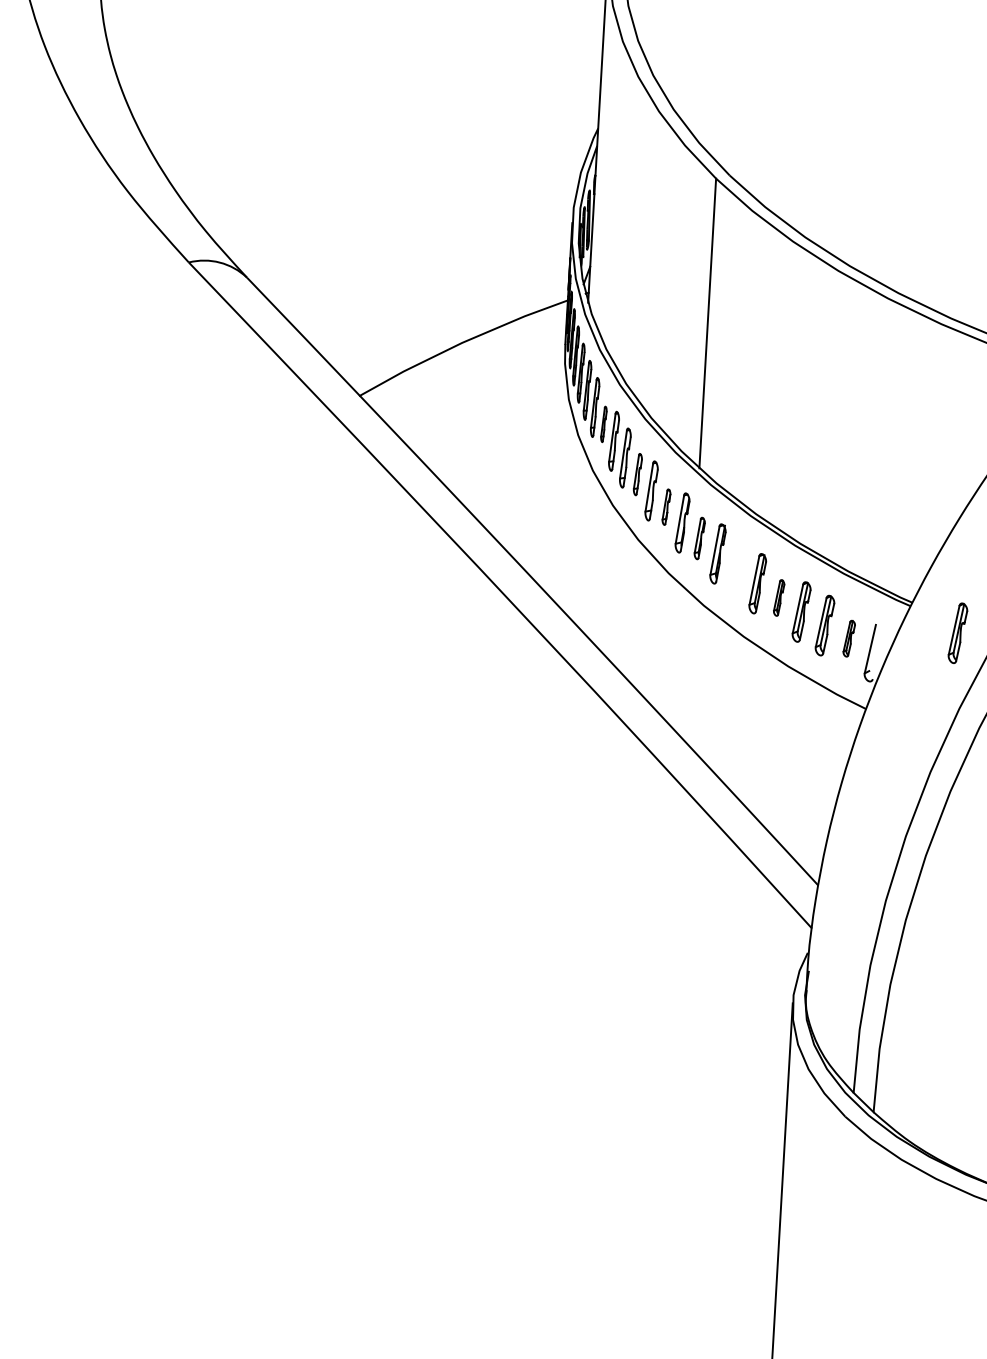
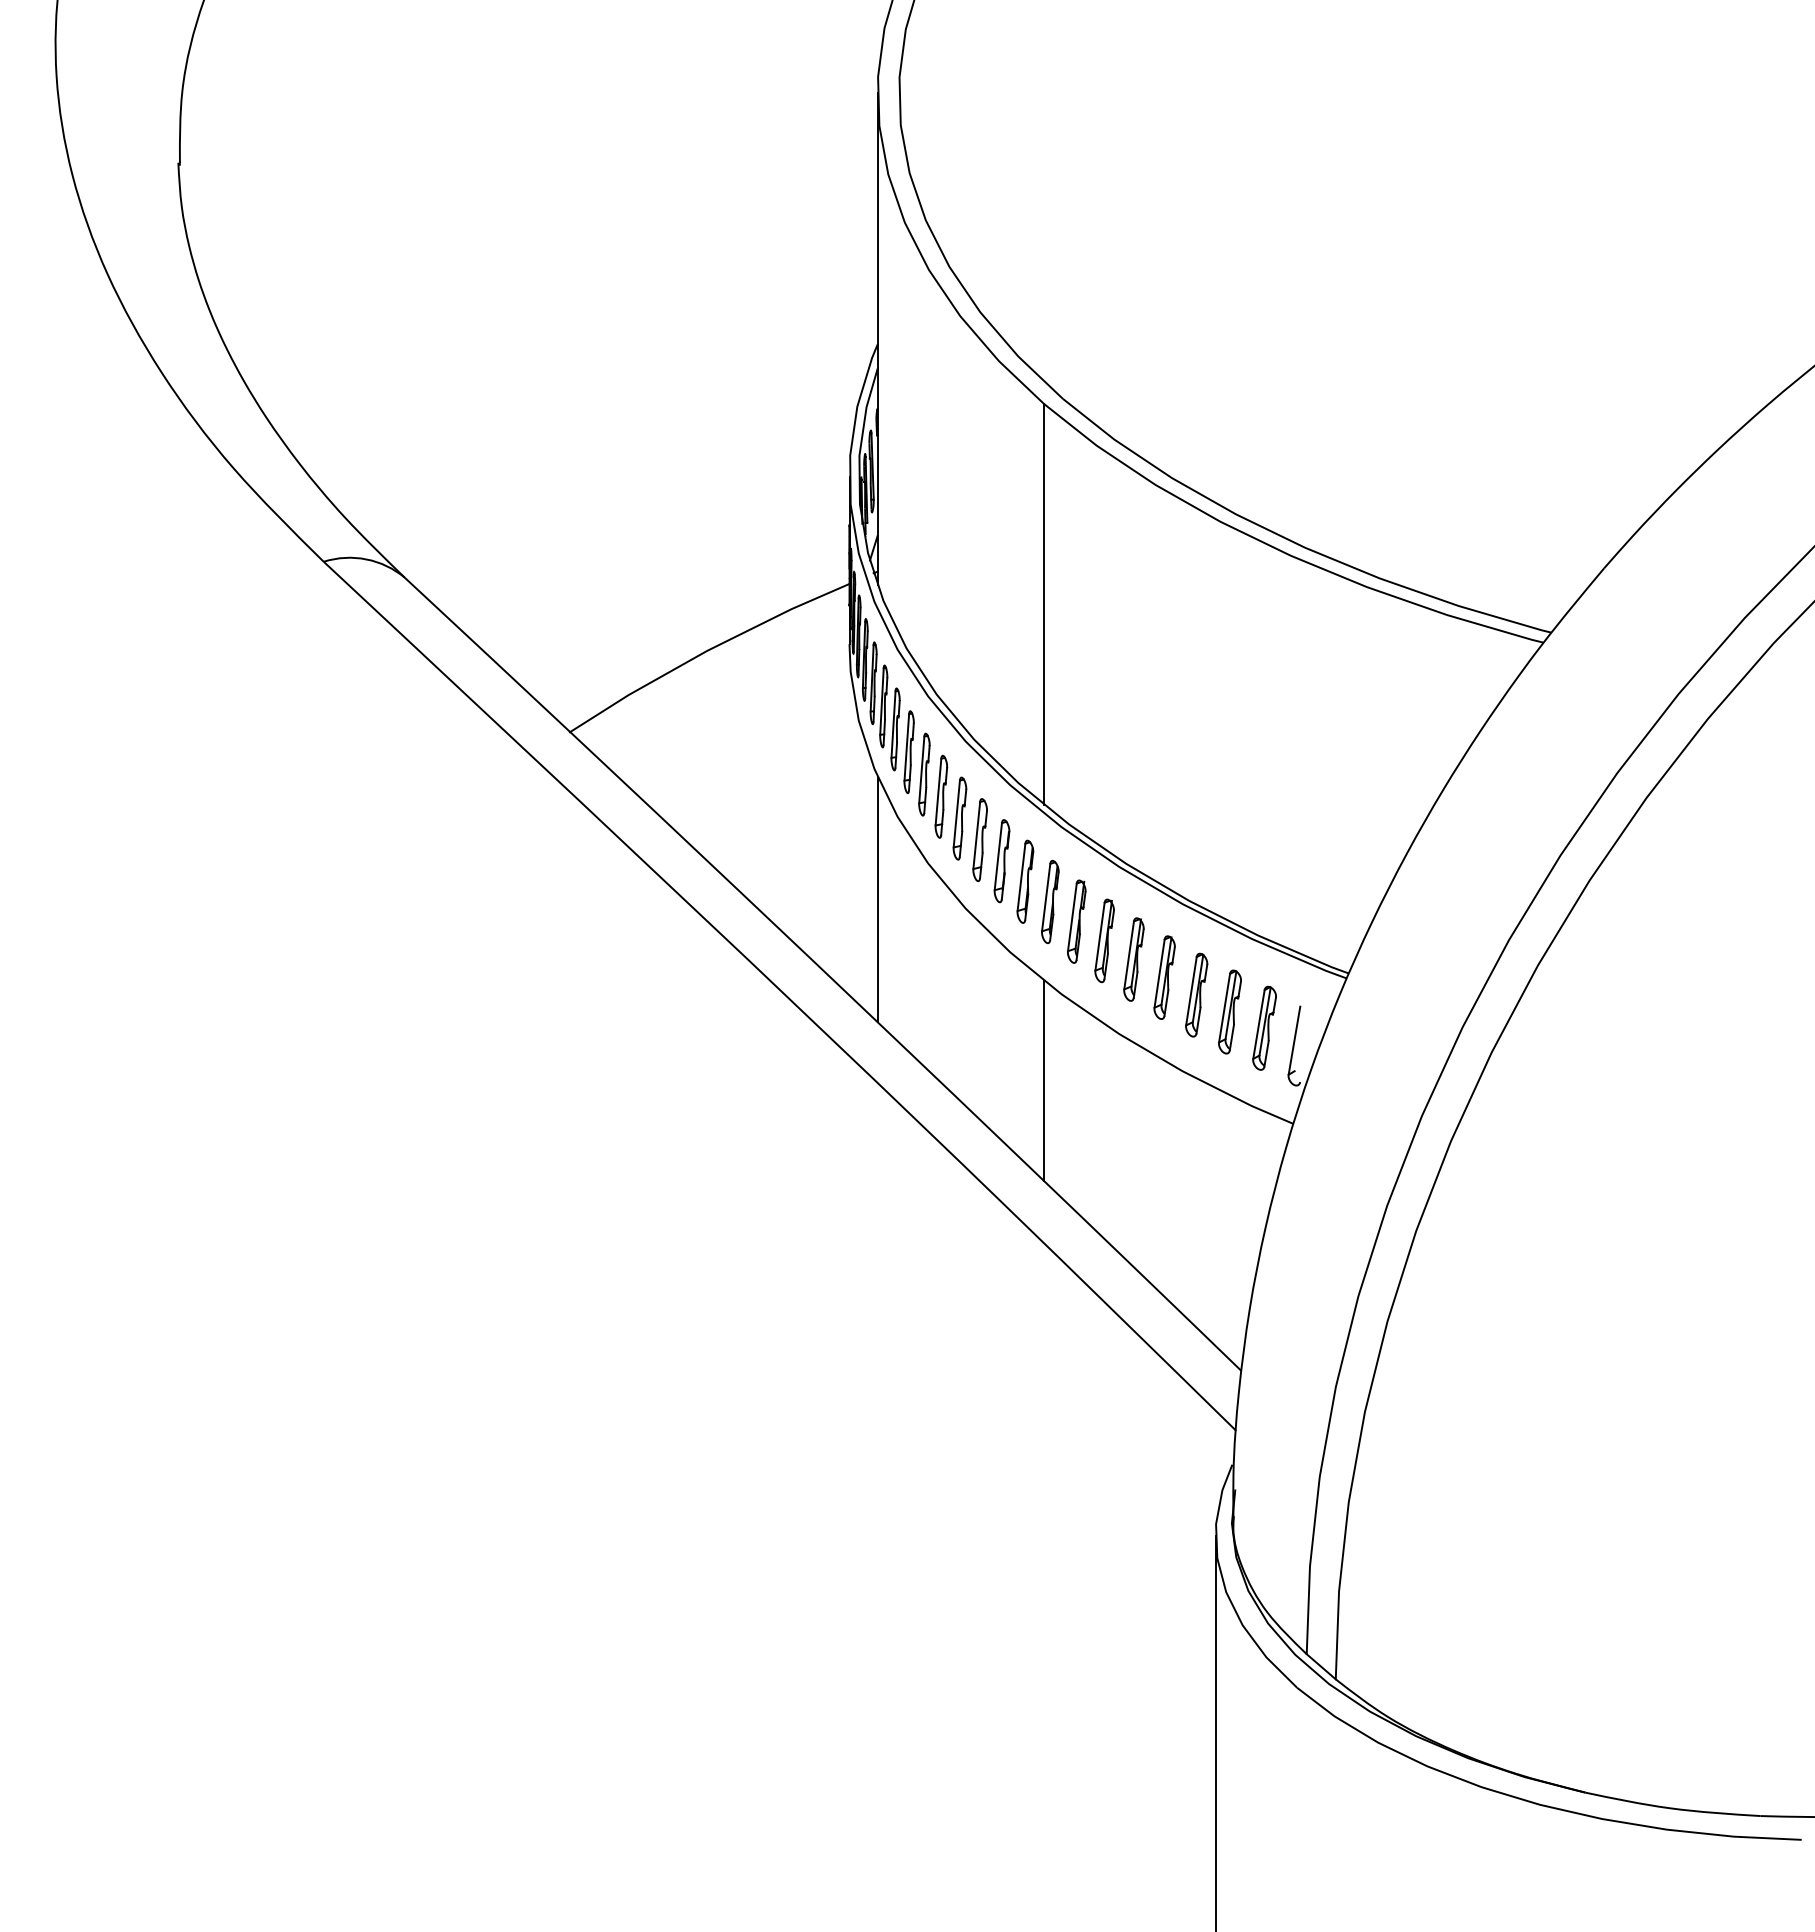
part: (603, 423) -> (908, 751), size x1.67
part: (637, 474) -> (959, 818), size x1.43
part: (666, 507) -> (1001, 861), size x1.67
line: (574, 529) -> (877, 899), added
part: (699, 538) -> (1050, 901), size x1.43
part: (737, 568) -> (1104, 940), added
part: (779, 597) -> (1164, 977), size x1.67
part: (957, 632) -> (1413, 1011), removed
part: (849, 638) -> (1264, 1027), size x1.67
line: (688, 667) -> (1044, 1080), added

